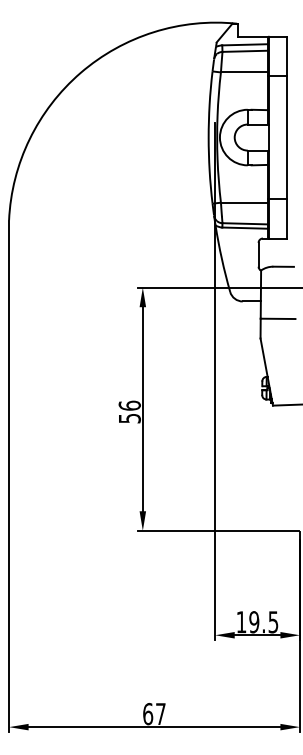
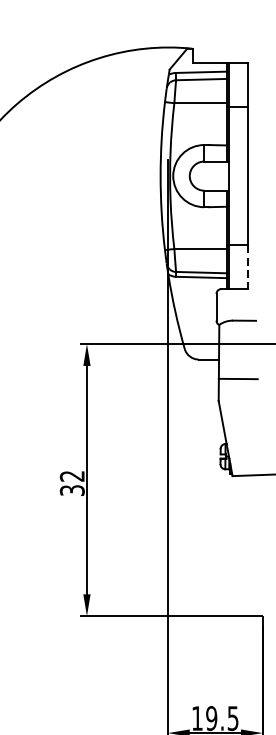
line: (286, 218) -> (247, 266), solid -> dashed
text: (129, 411) -> (72, 482), 56 -> 32

